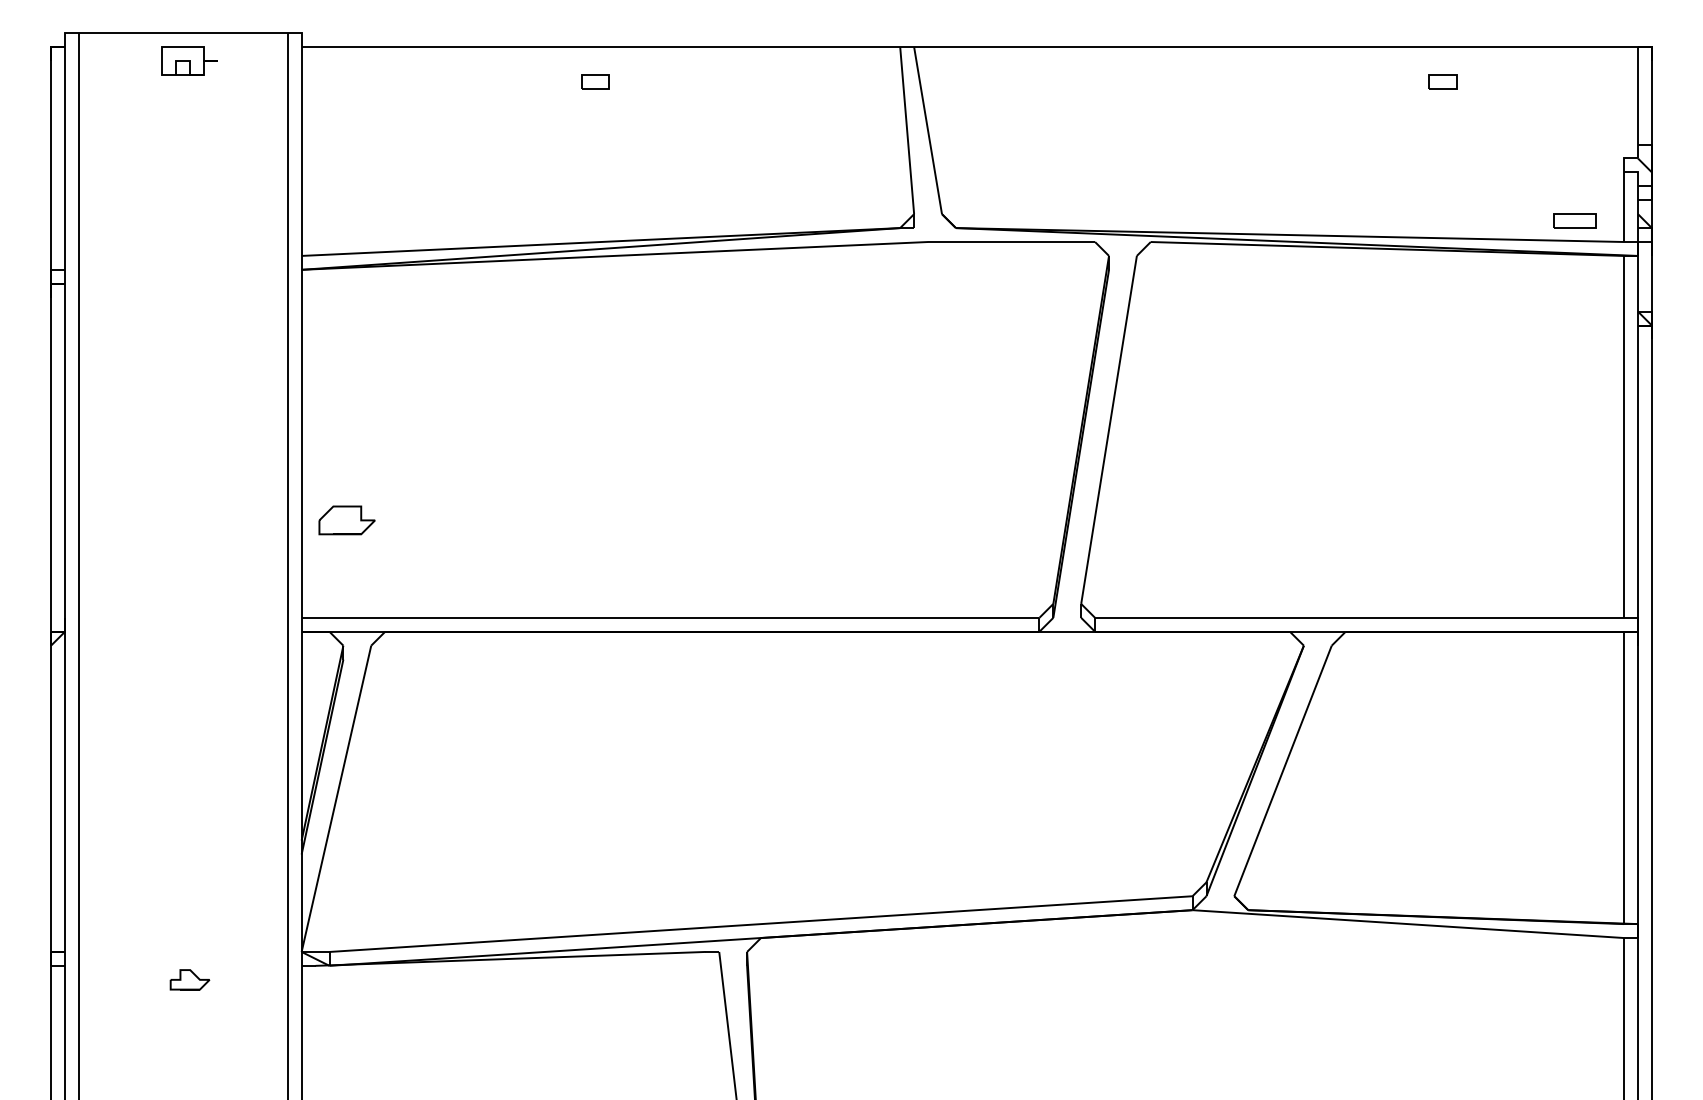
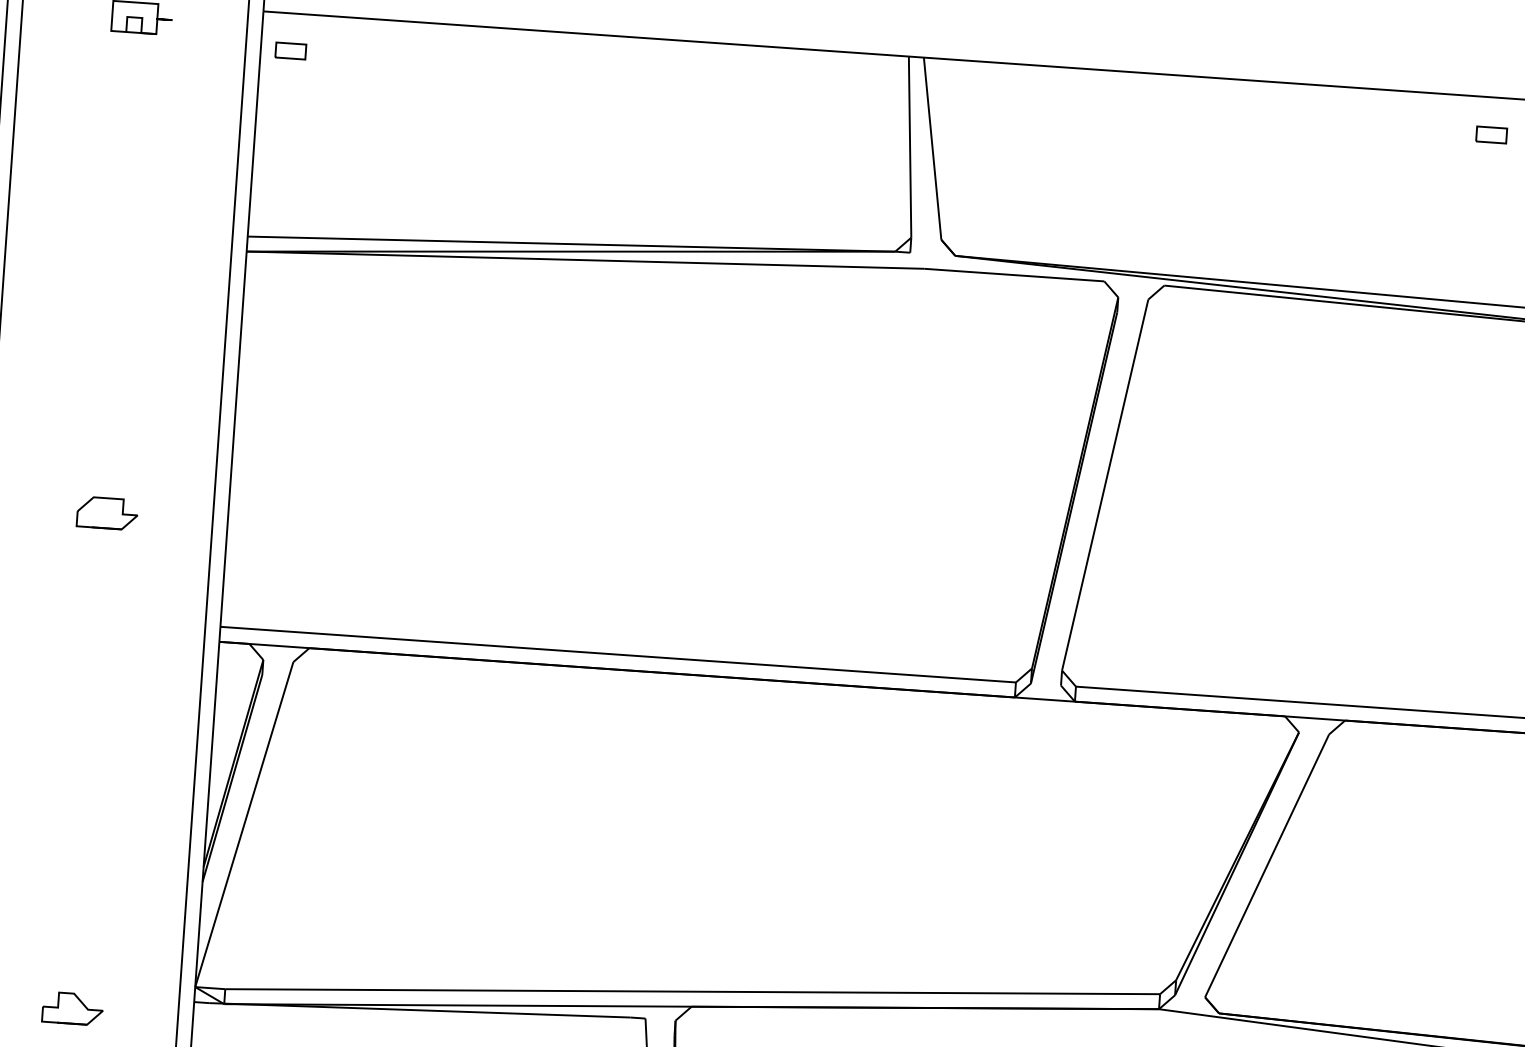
part: (595, 81) -> (290, 50), moved
part: (346, 520) -> (106, 513), moved
part: (189, 979) -> (72, 1008), size x1.43

